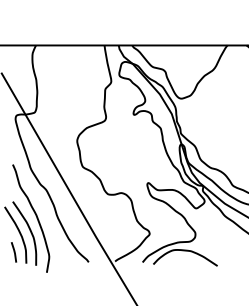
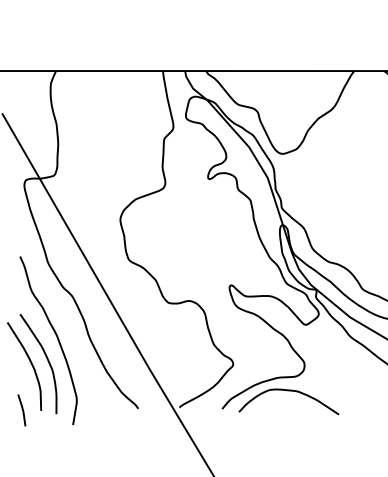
line: (13, 252) -> (21, 410), moved

